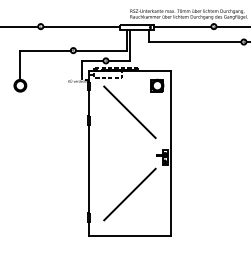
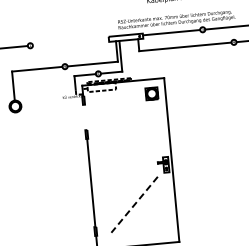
line: (81, 26) -> (70, 41), removed
line: (88, 102) -> (84, 116), removed
line: (129, 112) -> (126, 123), removed
line: (129, 194) -> (134, 204), solid -> dashed

